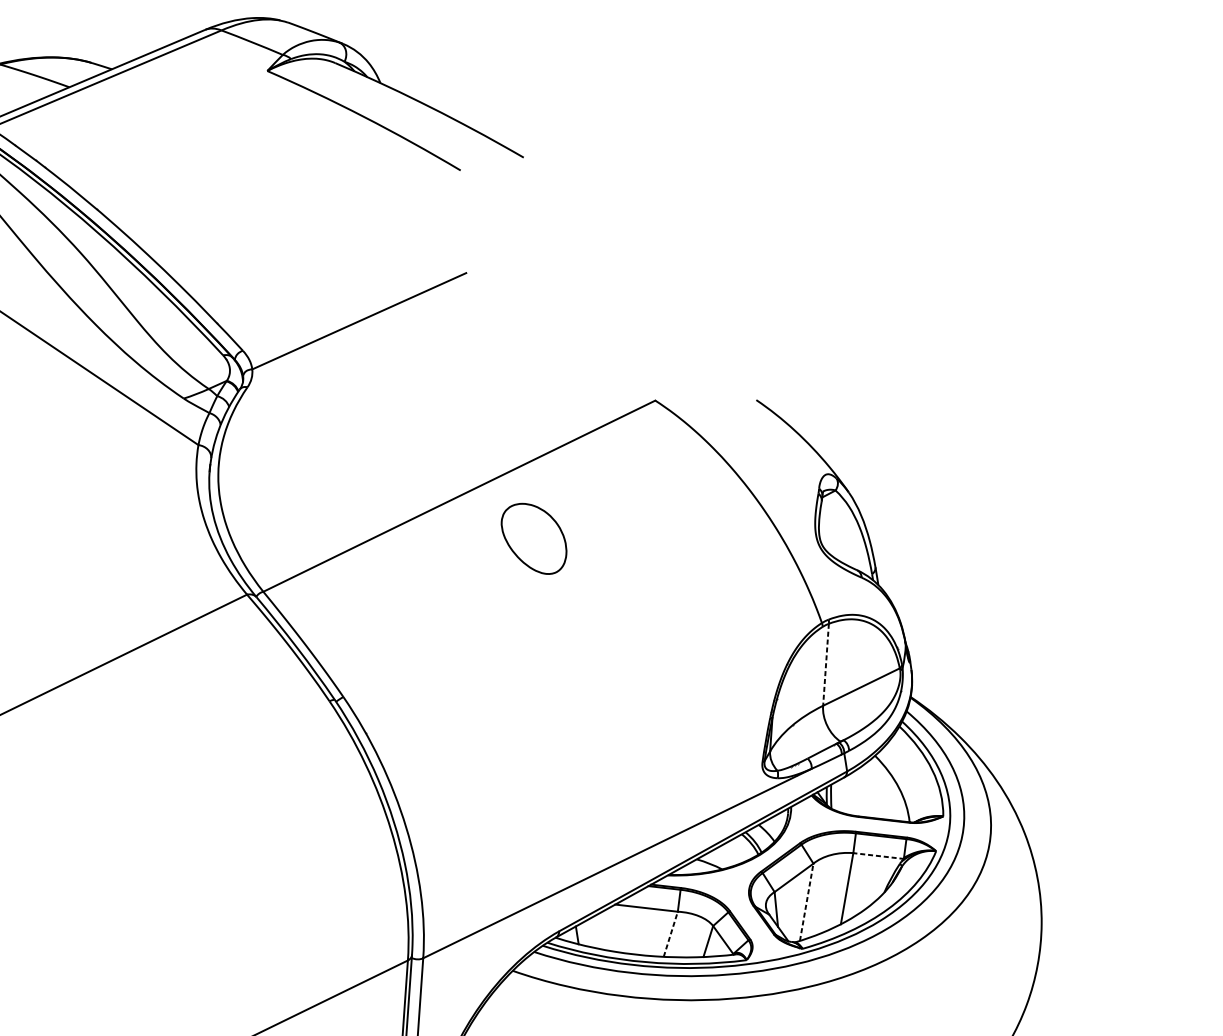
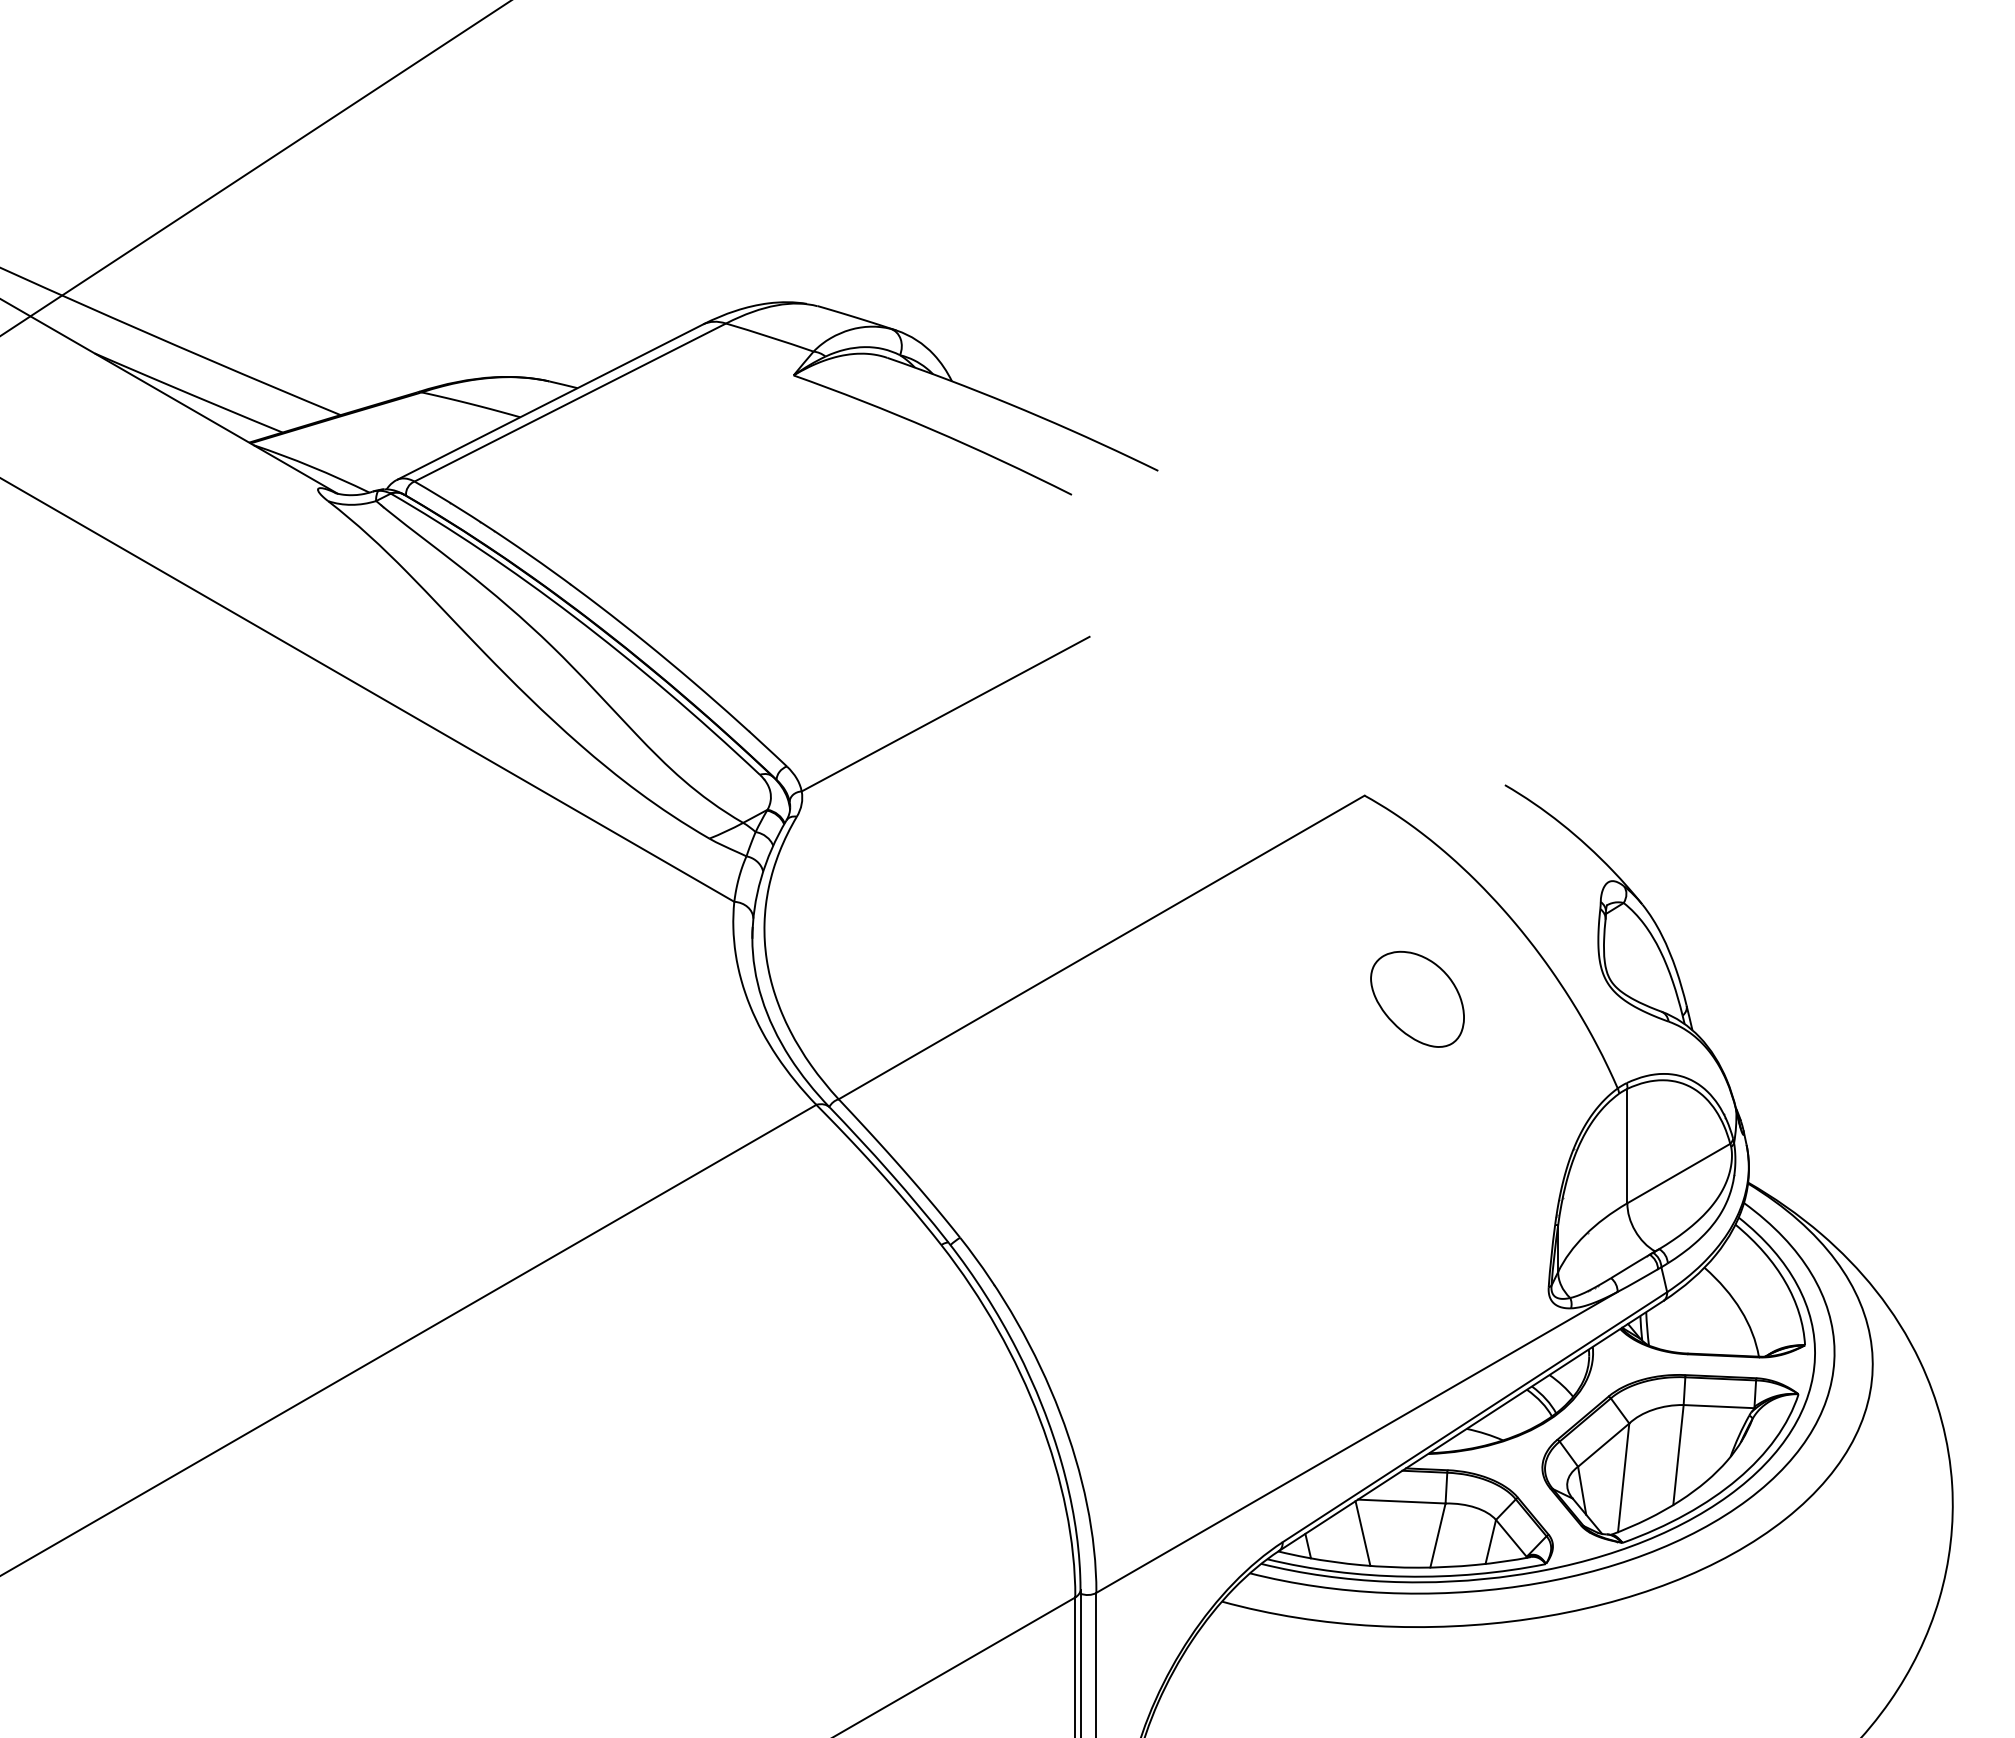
part: (534, 538) -> (1417, 998), moved
line: (826, 665) -> (1627, 1146), dashed -> solid
line: (878, 855) -> (1719, 1406), dashed -> solid
line: (806, 902) -> (1623, 1477), dashed -> solid
line: (616, 929) -> (1362, 1533), added
line: (670, 934) -> (1437, 1535), dashed -> solid

